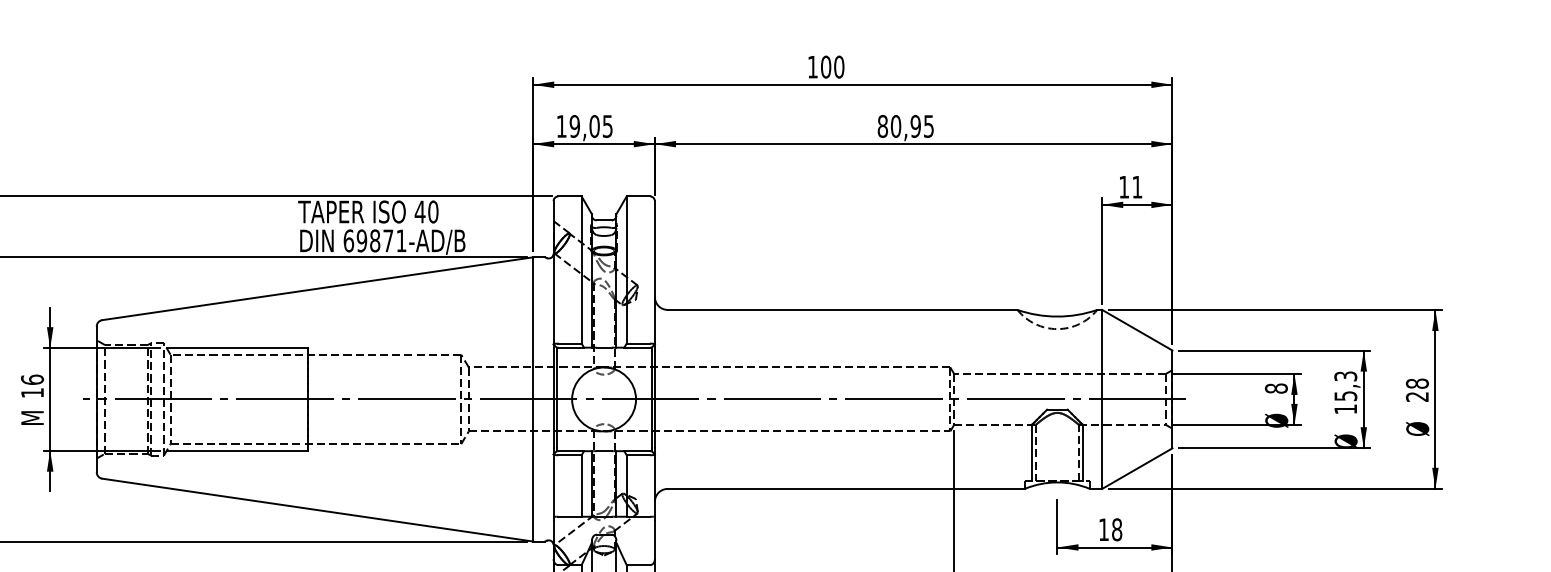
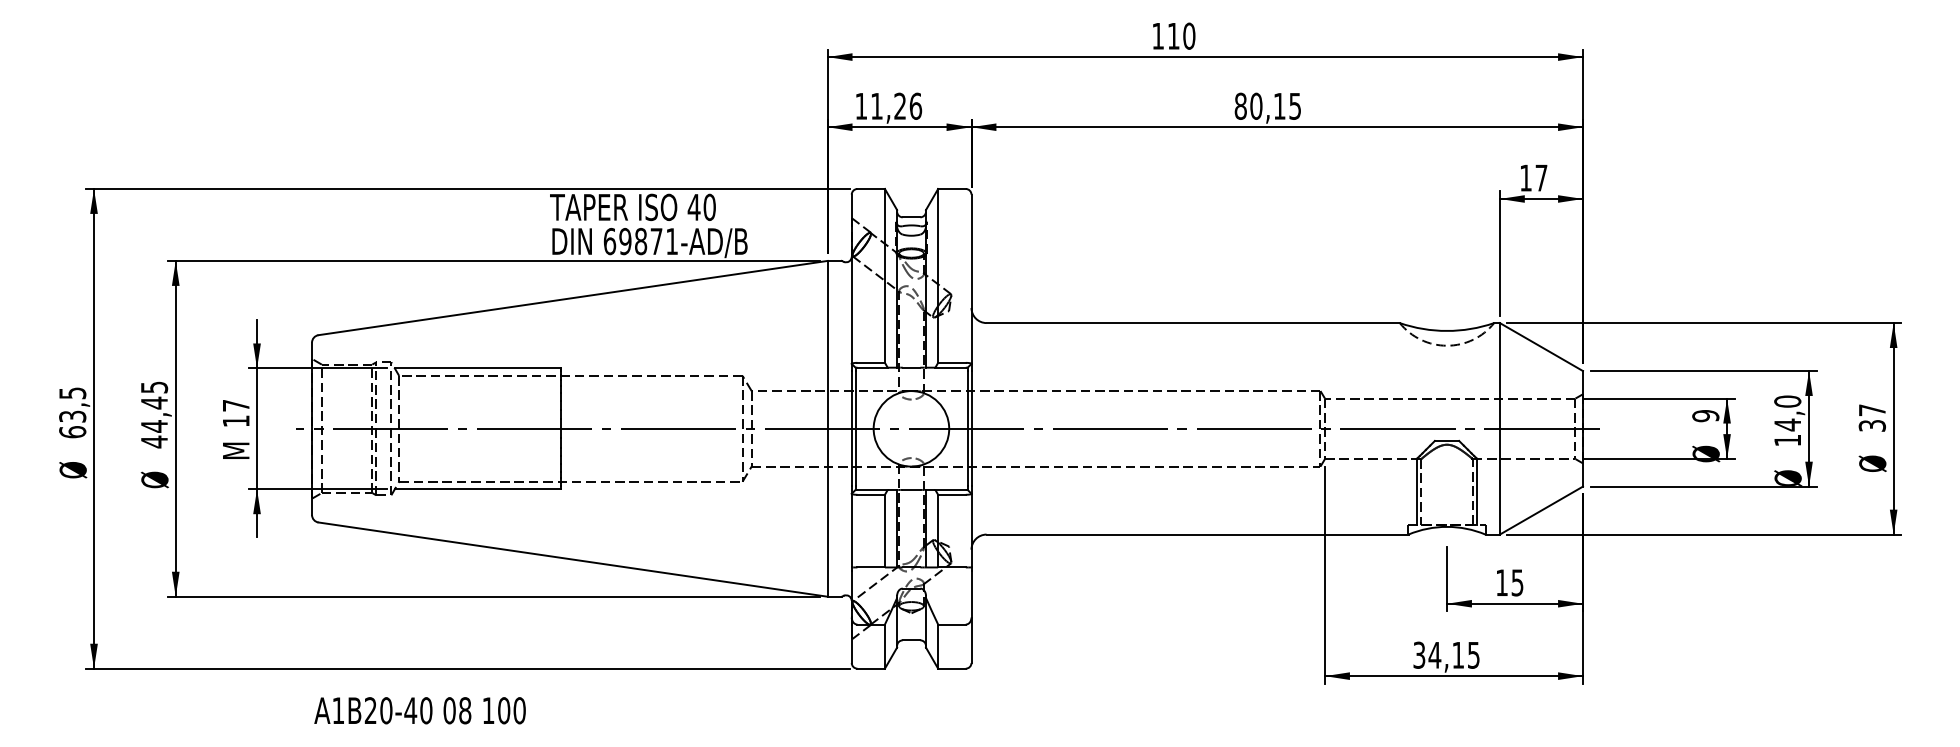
text: (825, 66) -> (1173, 35), 100 -> 110
text: (591, 125) -> (896, 105), 19,05 -> 11,26
text: (915, 125) -> (1279, 105), 80,95 -> 80,15
text: (1137, 186) -> (1541, 177), 11 -> 17
text: (31, 379) -> (235, 405), 16 -> 17
text: (1345, 386) -> (1787, 413), 15,3 -> 14,0
text: (1276, 388) -> (1705, 416), 8 -> 9
text: (1416, 389) -> (1871, 417), 28 -> 37
text: (1117, 529) -> (1517, 582), 18 -> 15

